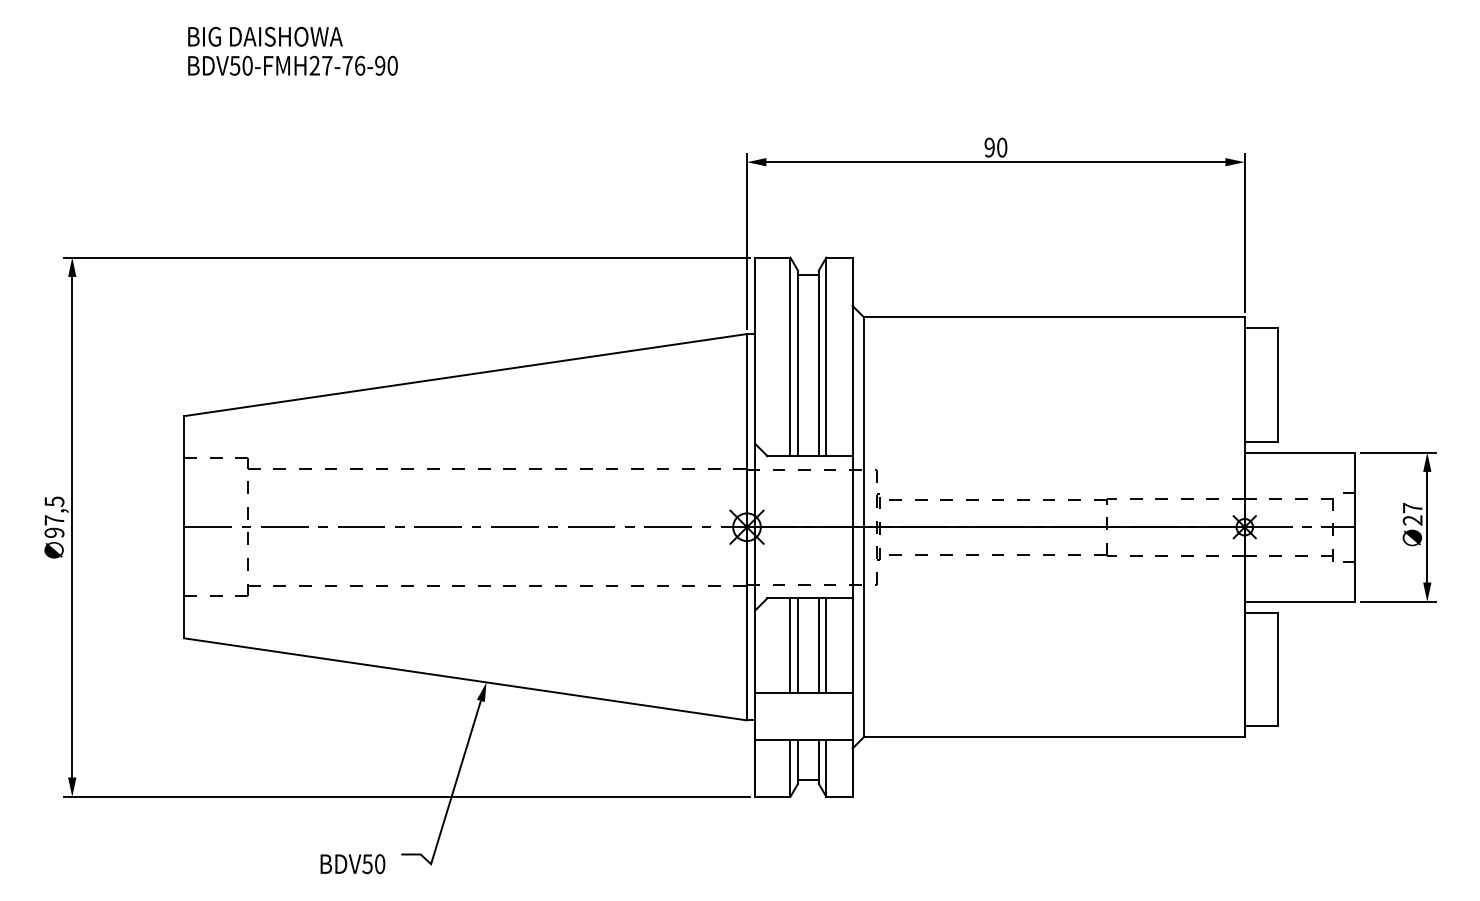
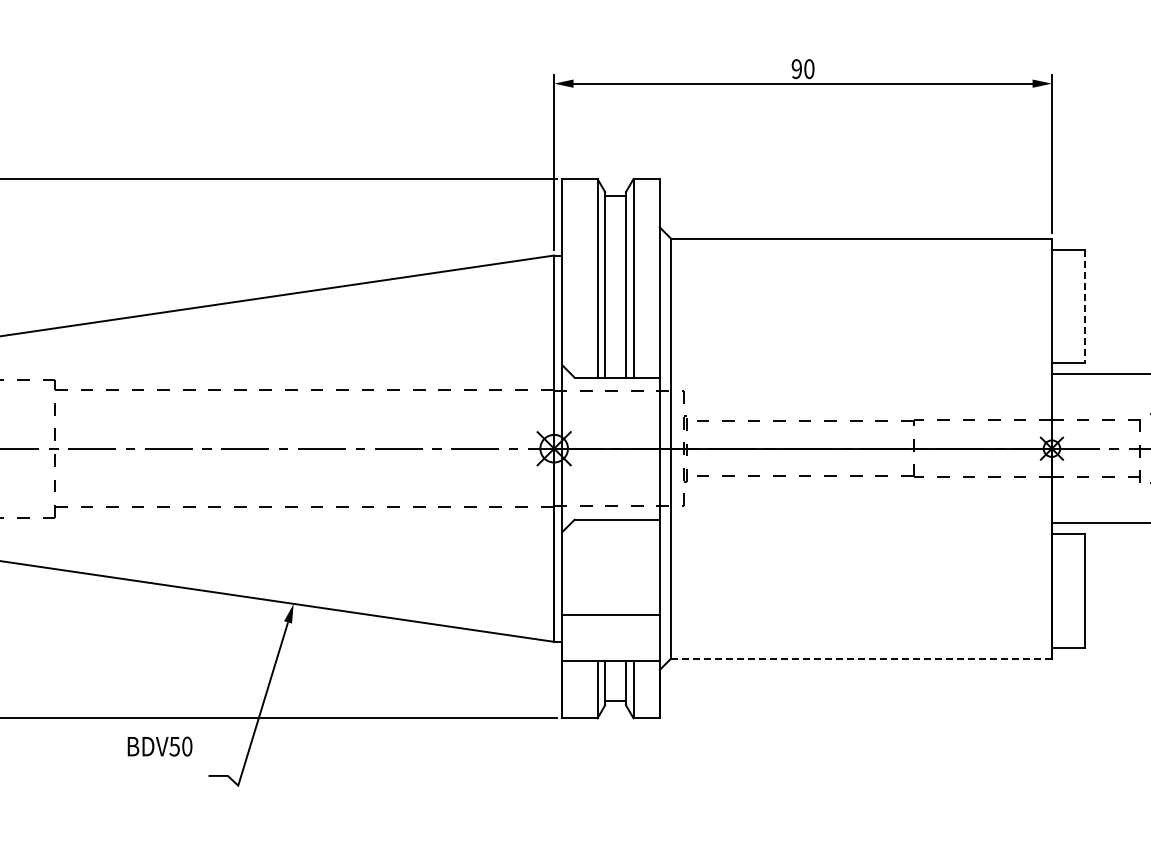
line: (1277, 384) -> (1084, 305), solid -> dashed
line: (790, 645) -> (597, 566), removed
line: (798, 645) -> (605, 566), removed
line: (818, 645) -> (625, 566), removed
line: (826, 645) -> (633, 566), removed
line: (1054, 737) -> (861, 658), solid -> dashed
text: (352, 864) -> (159, 746), moved

